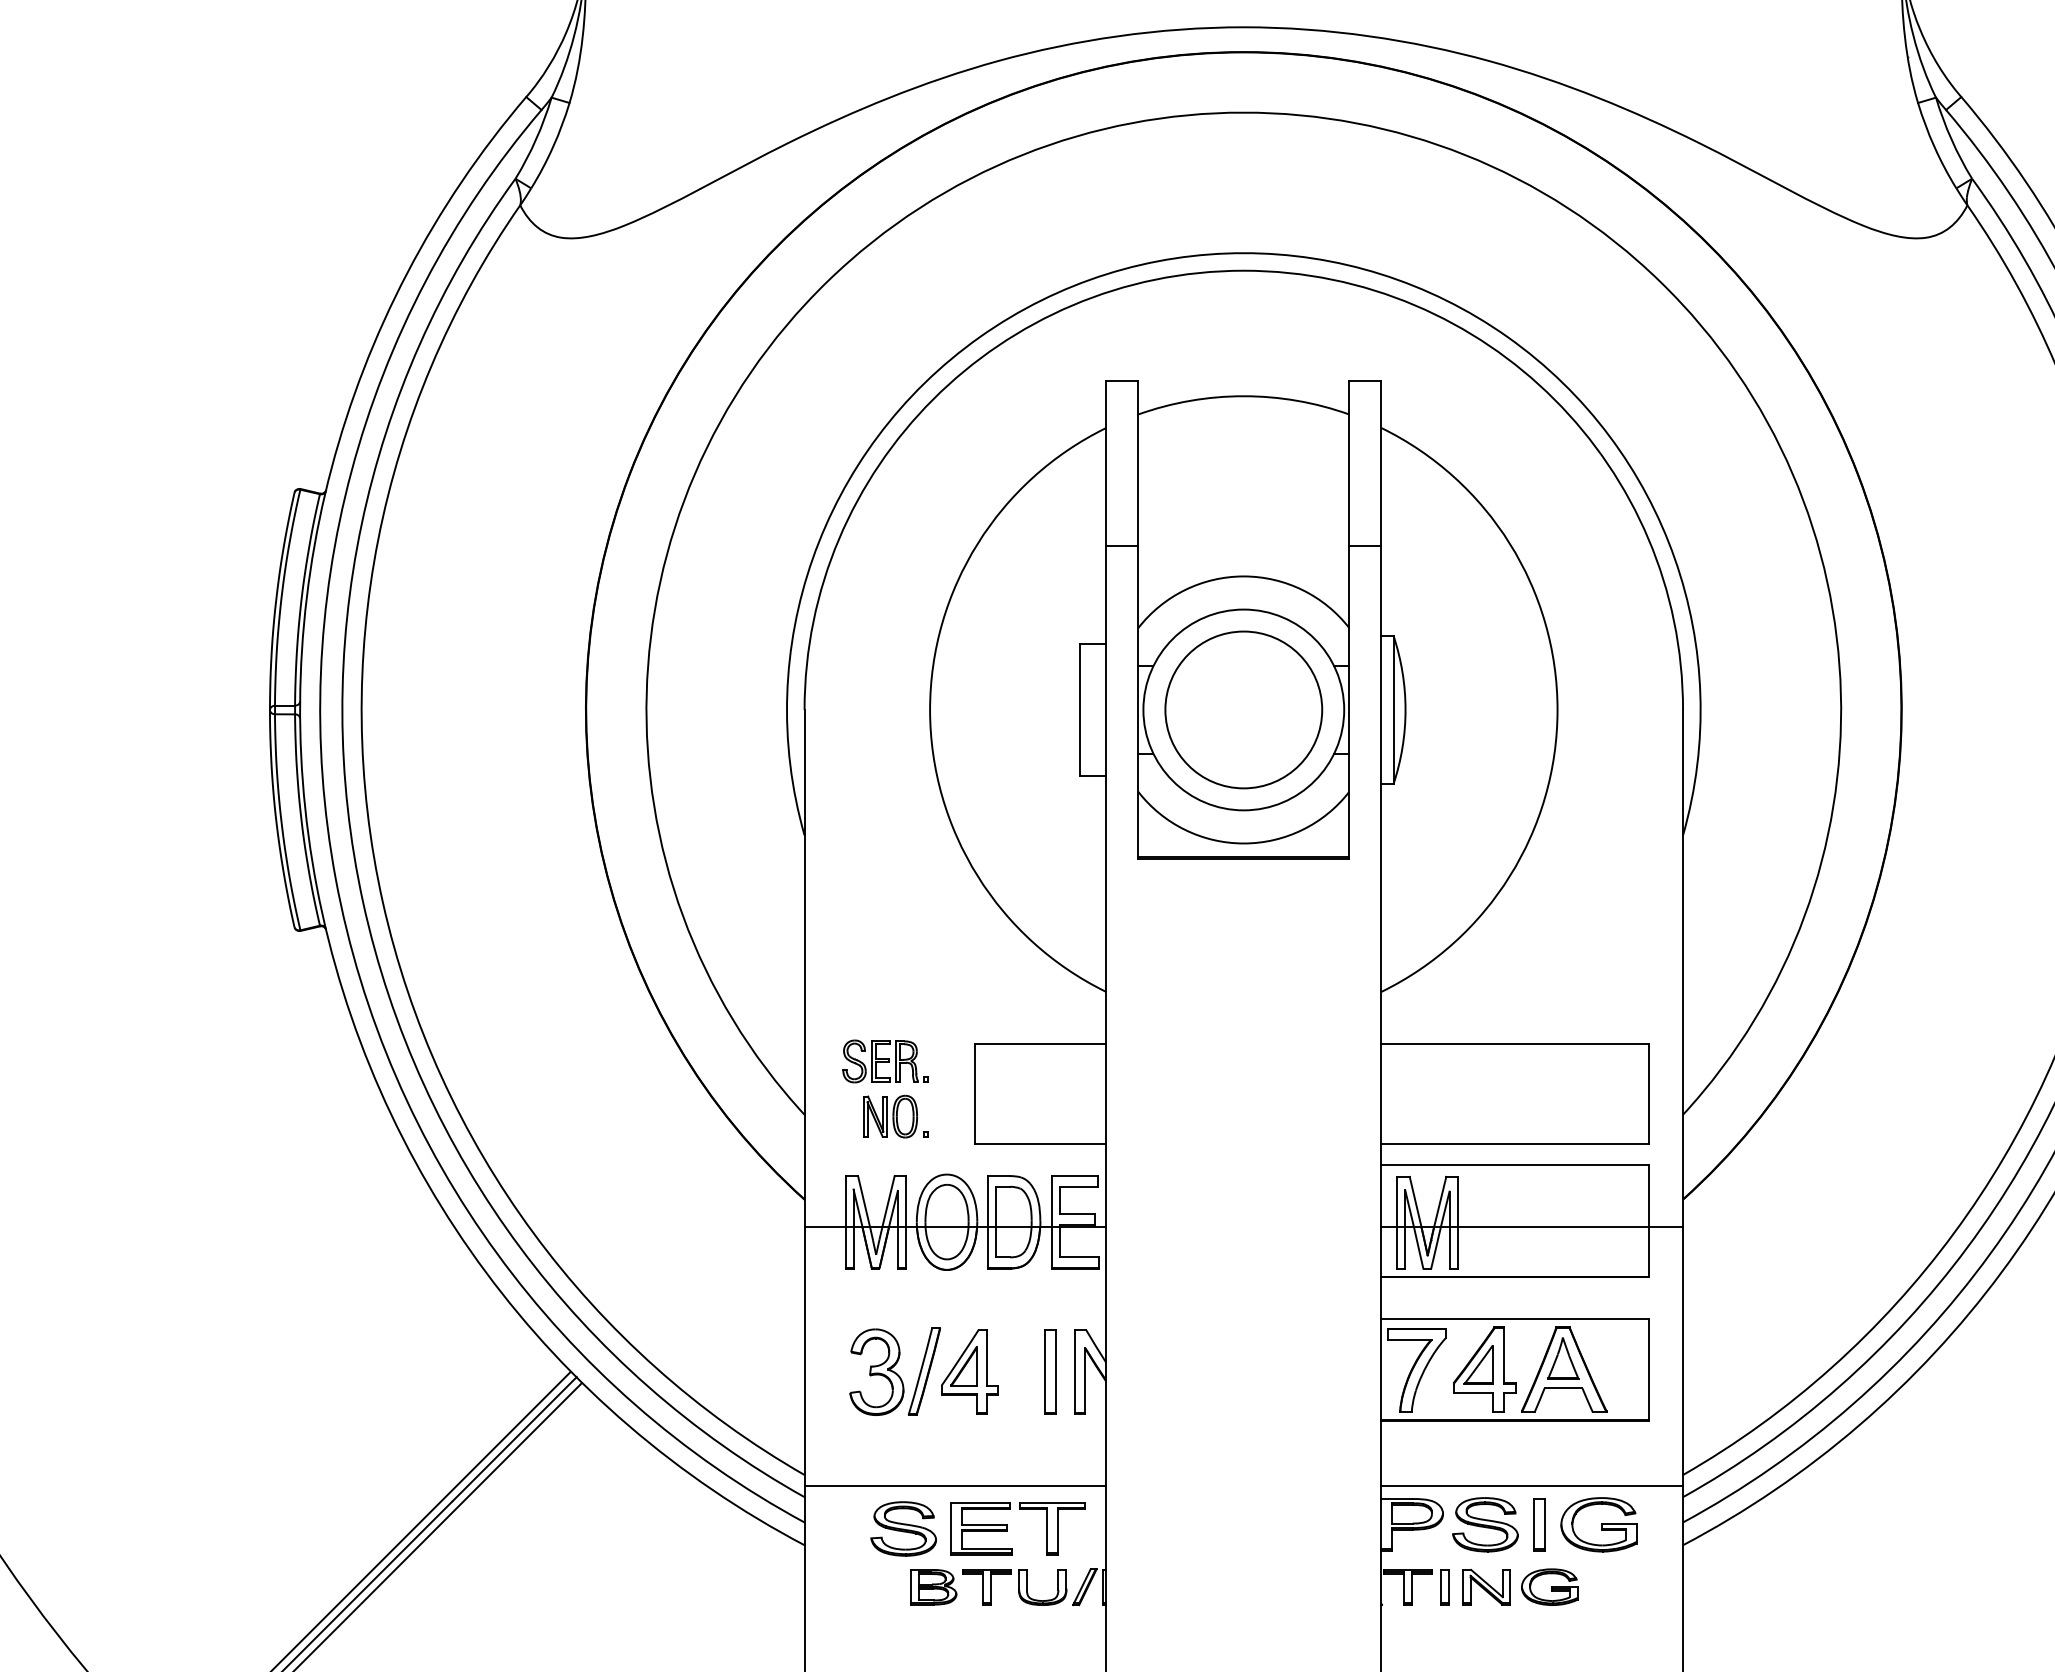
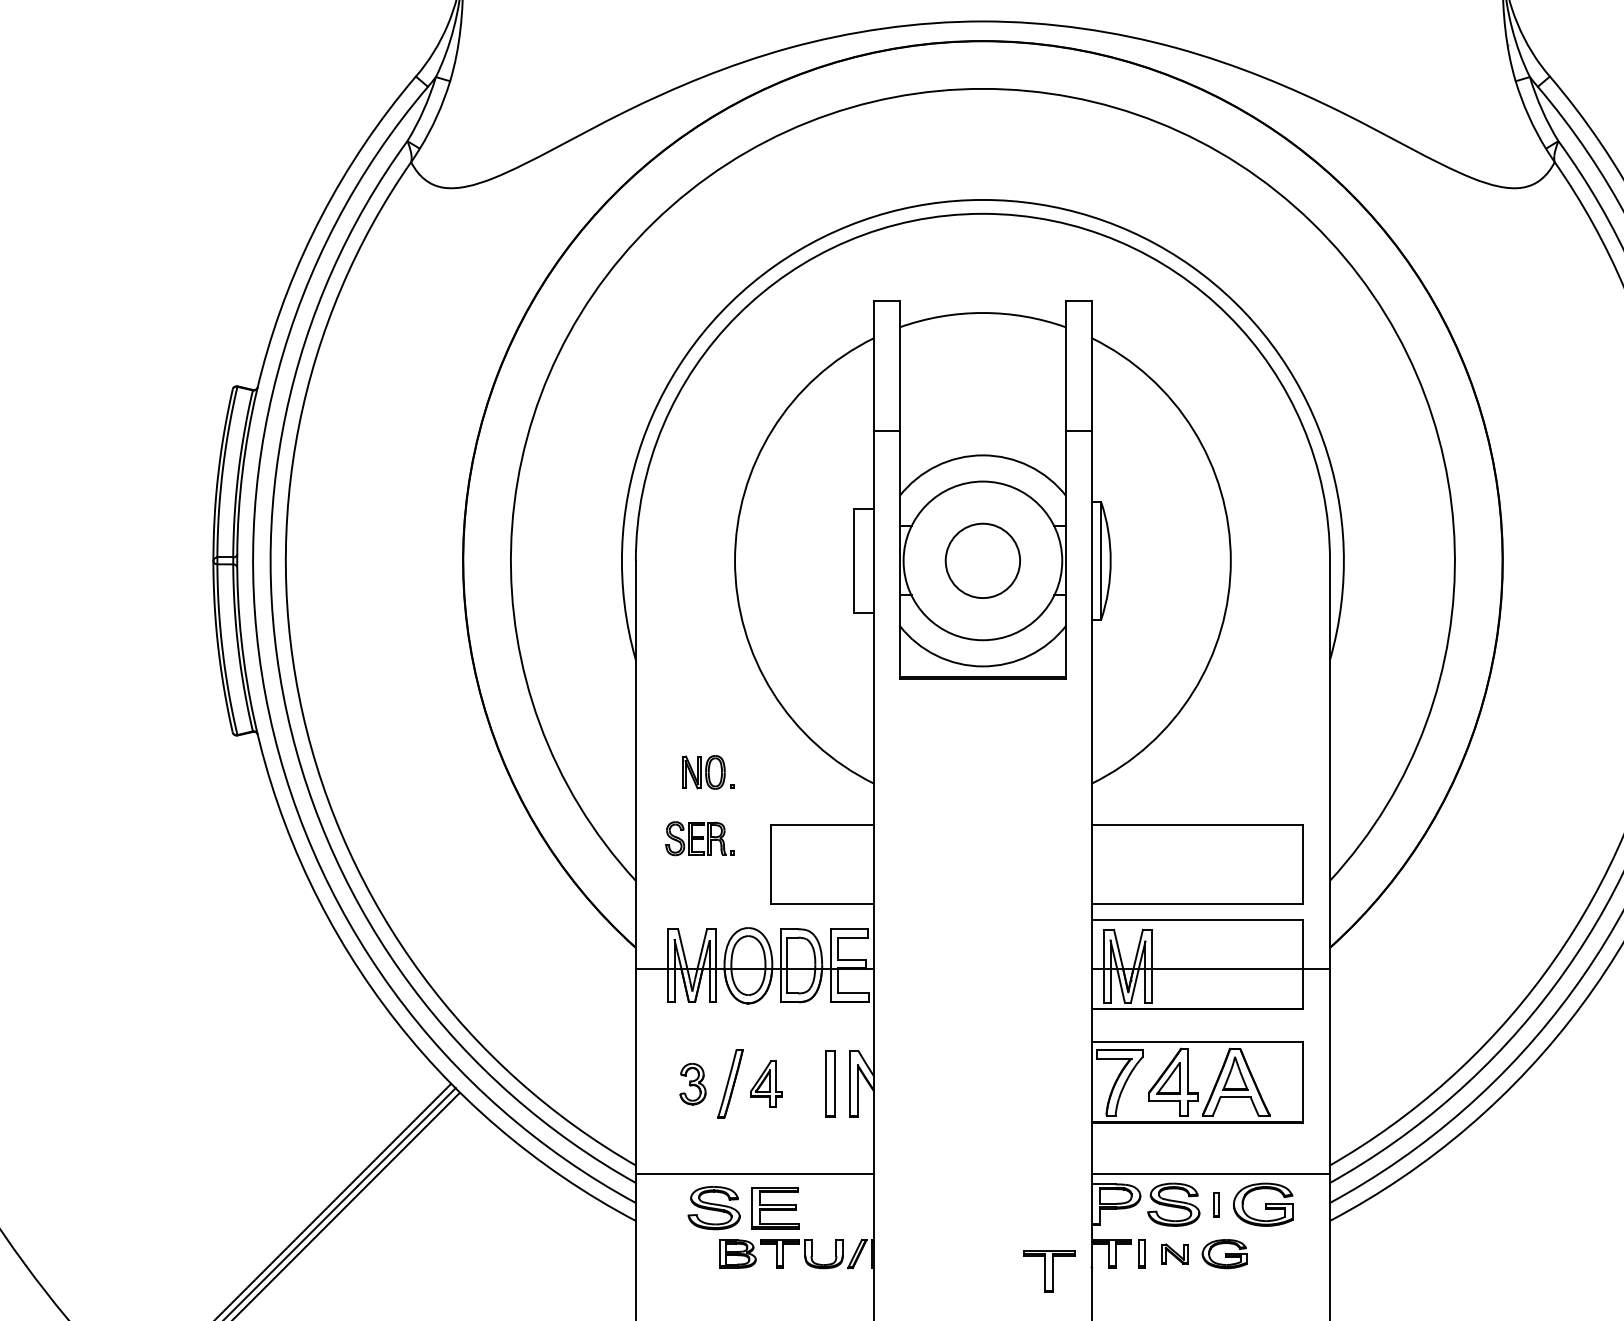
circle: (1243, 709) -> (982, 560), size x0.6
part: (895, 1116) -> (707, 772), moved
part: (876, 1371) -> (692, 1083), size x0.6
part: (969, 1371) -> (766, 1083), size x0.7
part: (1539, 1524) -> (1216, 1204), size x0.6
part: (1052, 1528) -> (1049, 1270), moved
part: (1486, 1586) -> (1174, 1253), size x0.7

